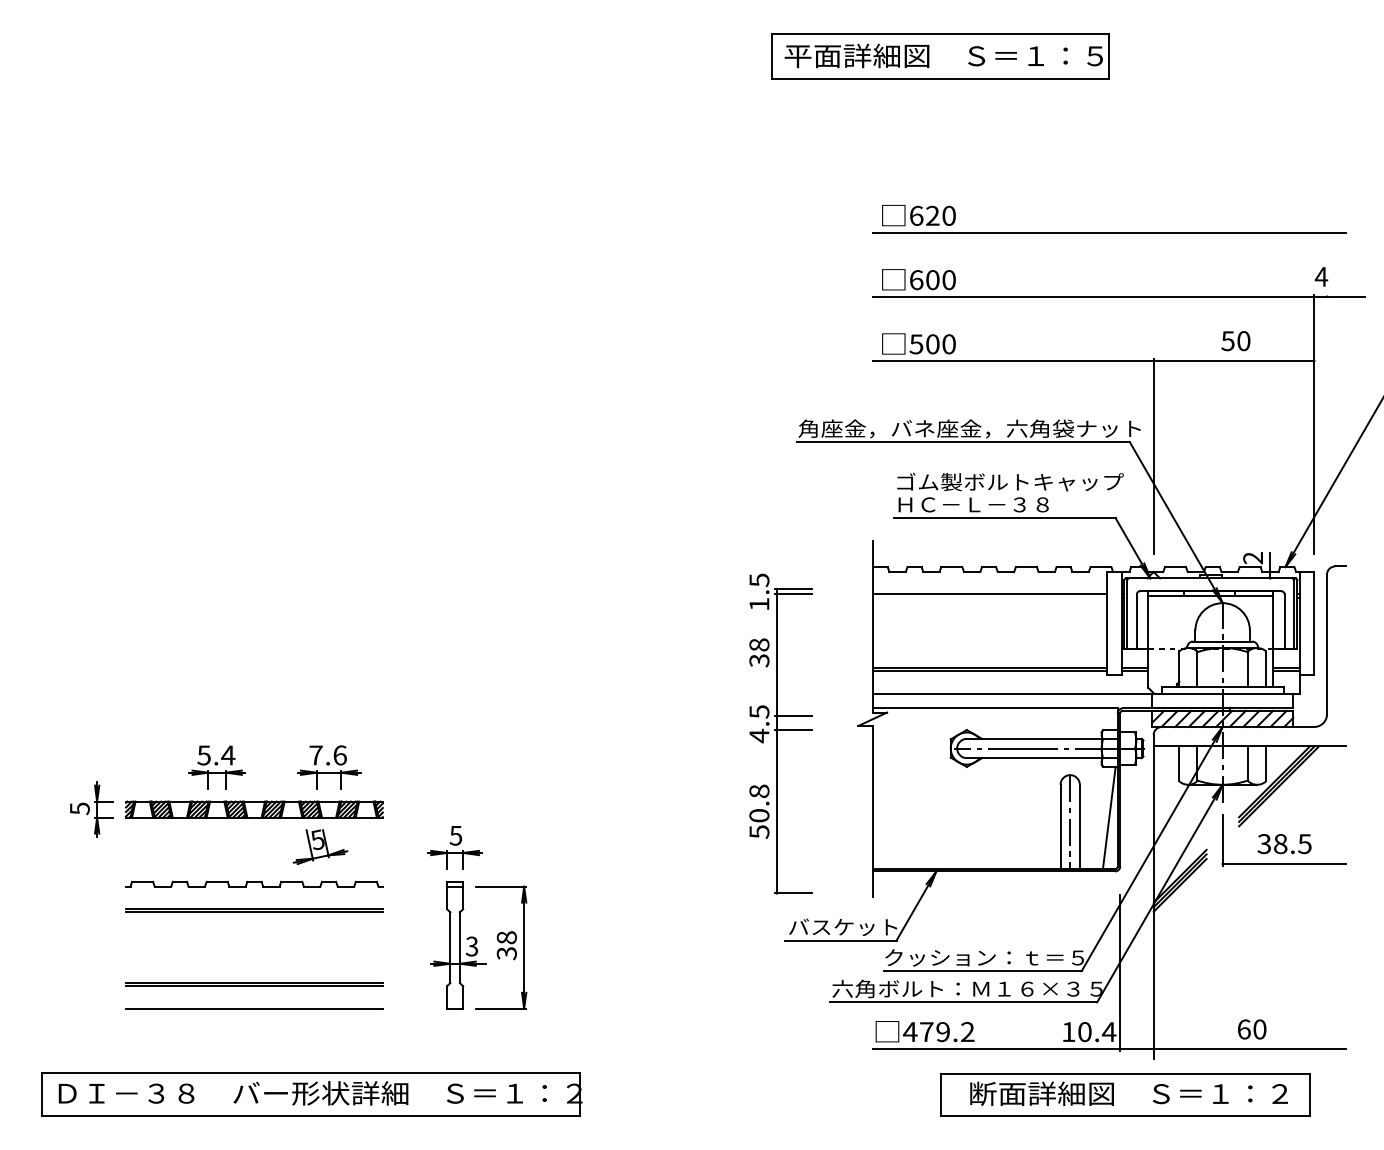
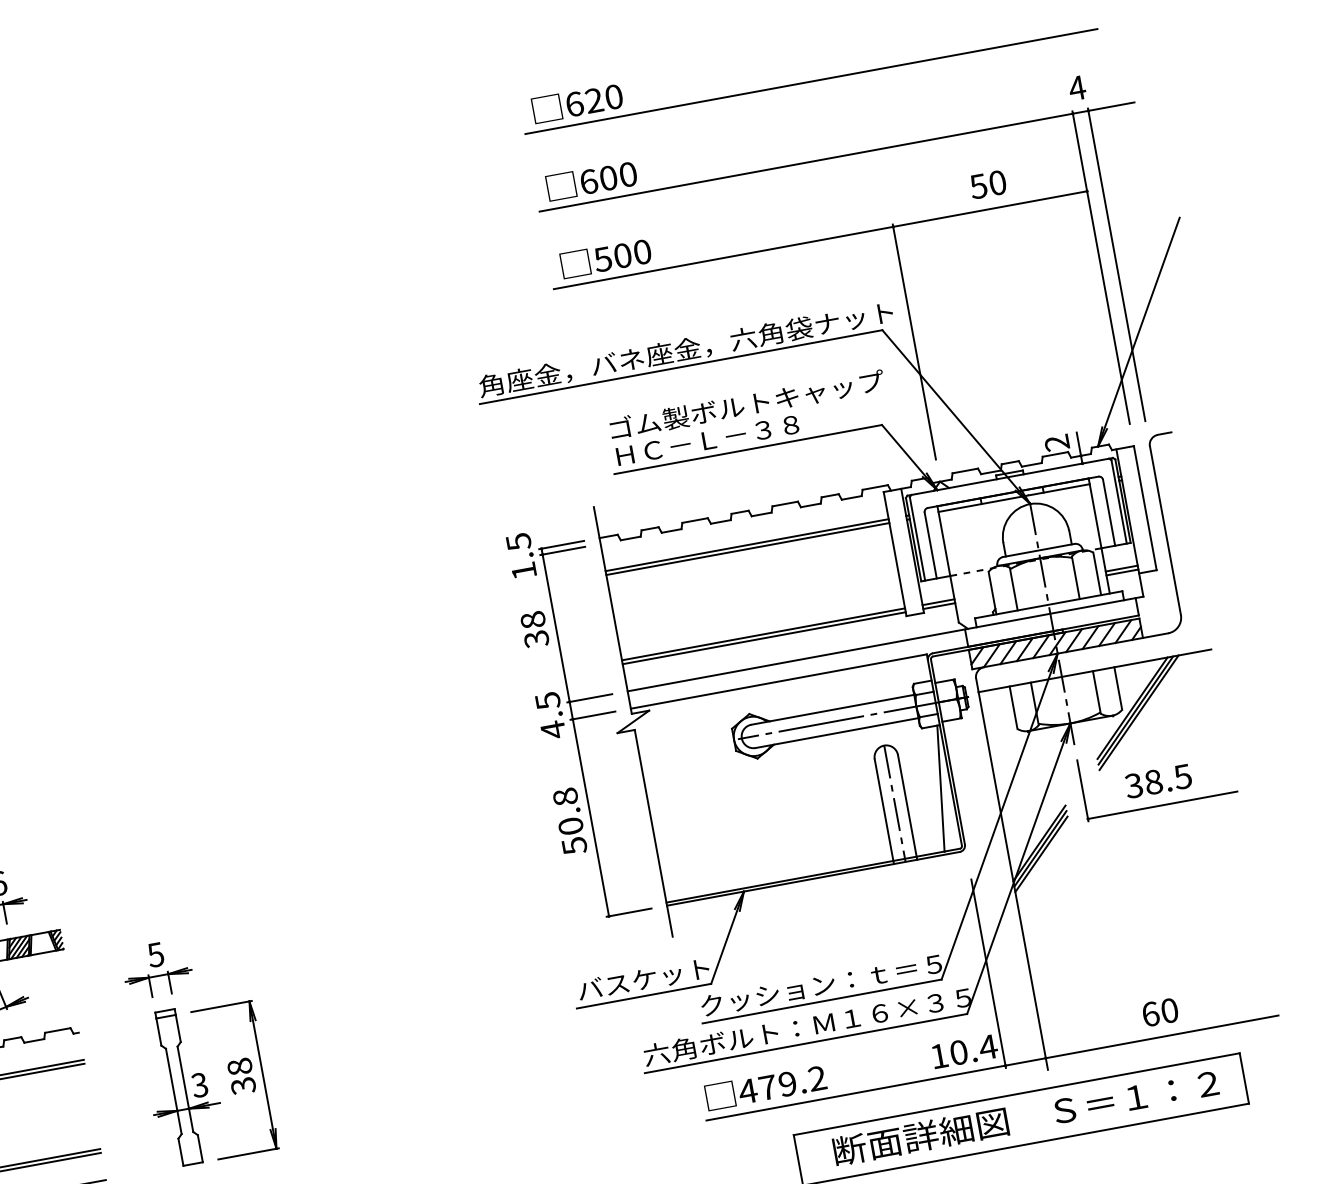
line: (1327, 423) -> (1117, 263), added
line: (989, 597) -> (747, 548), added
part: (780, 733) -> (578, 722), moved

